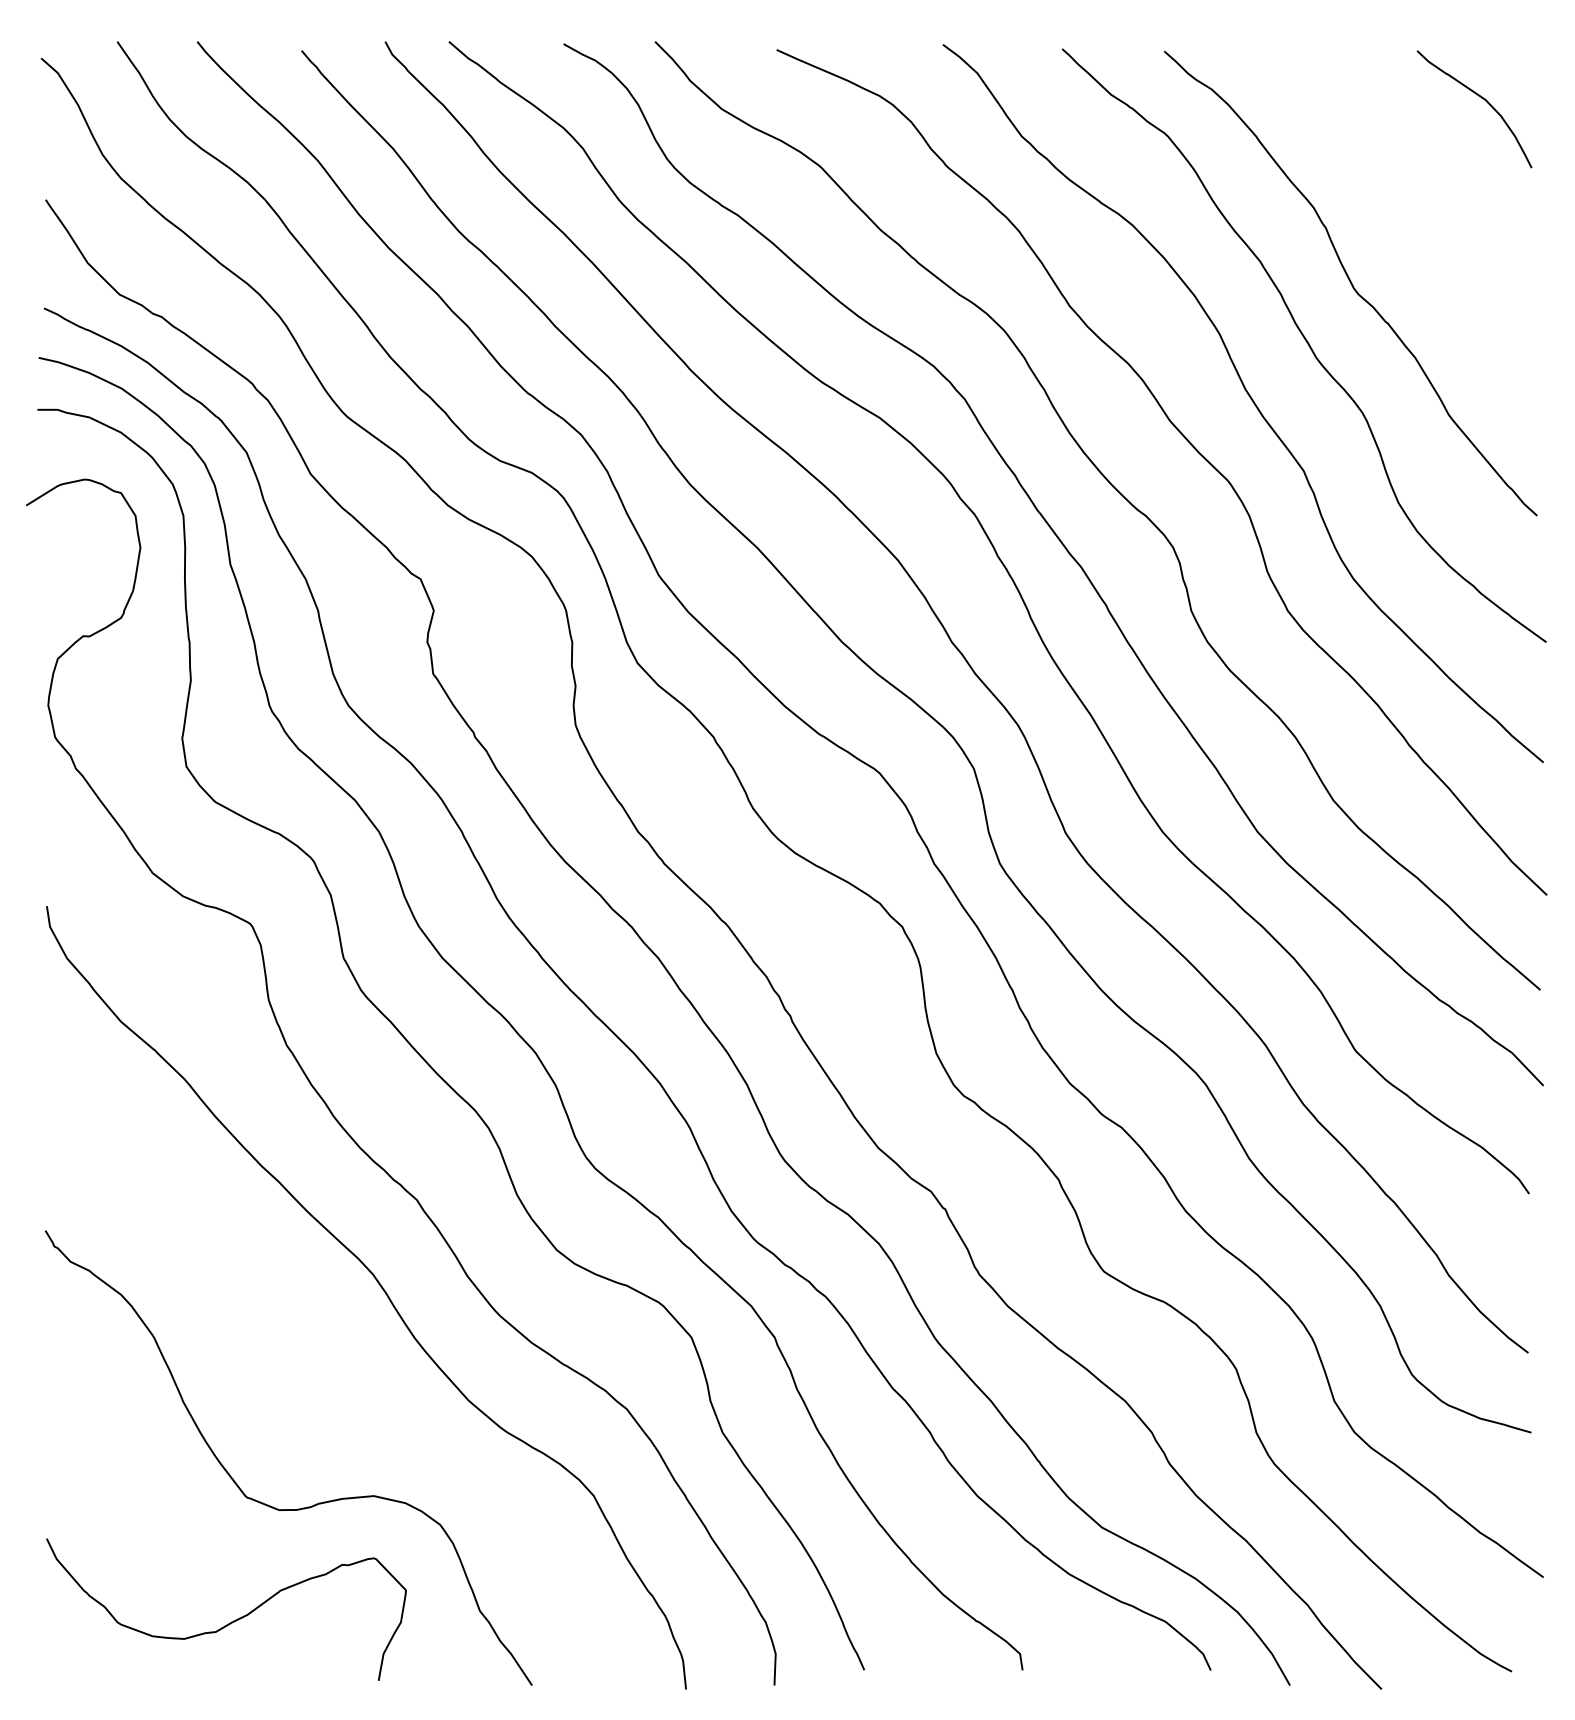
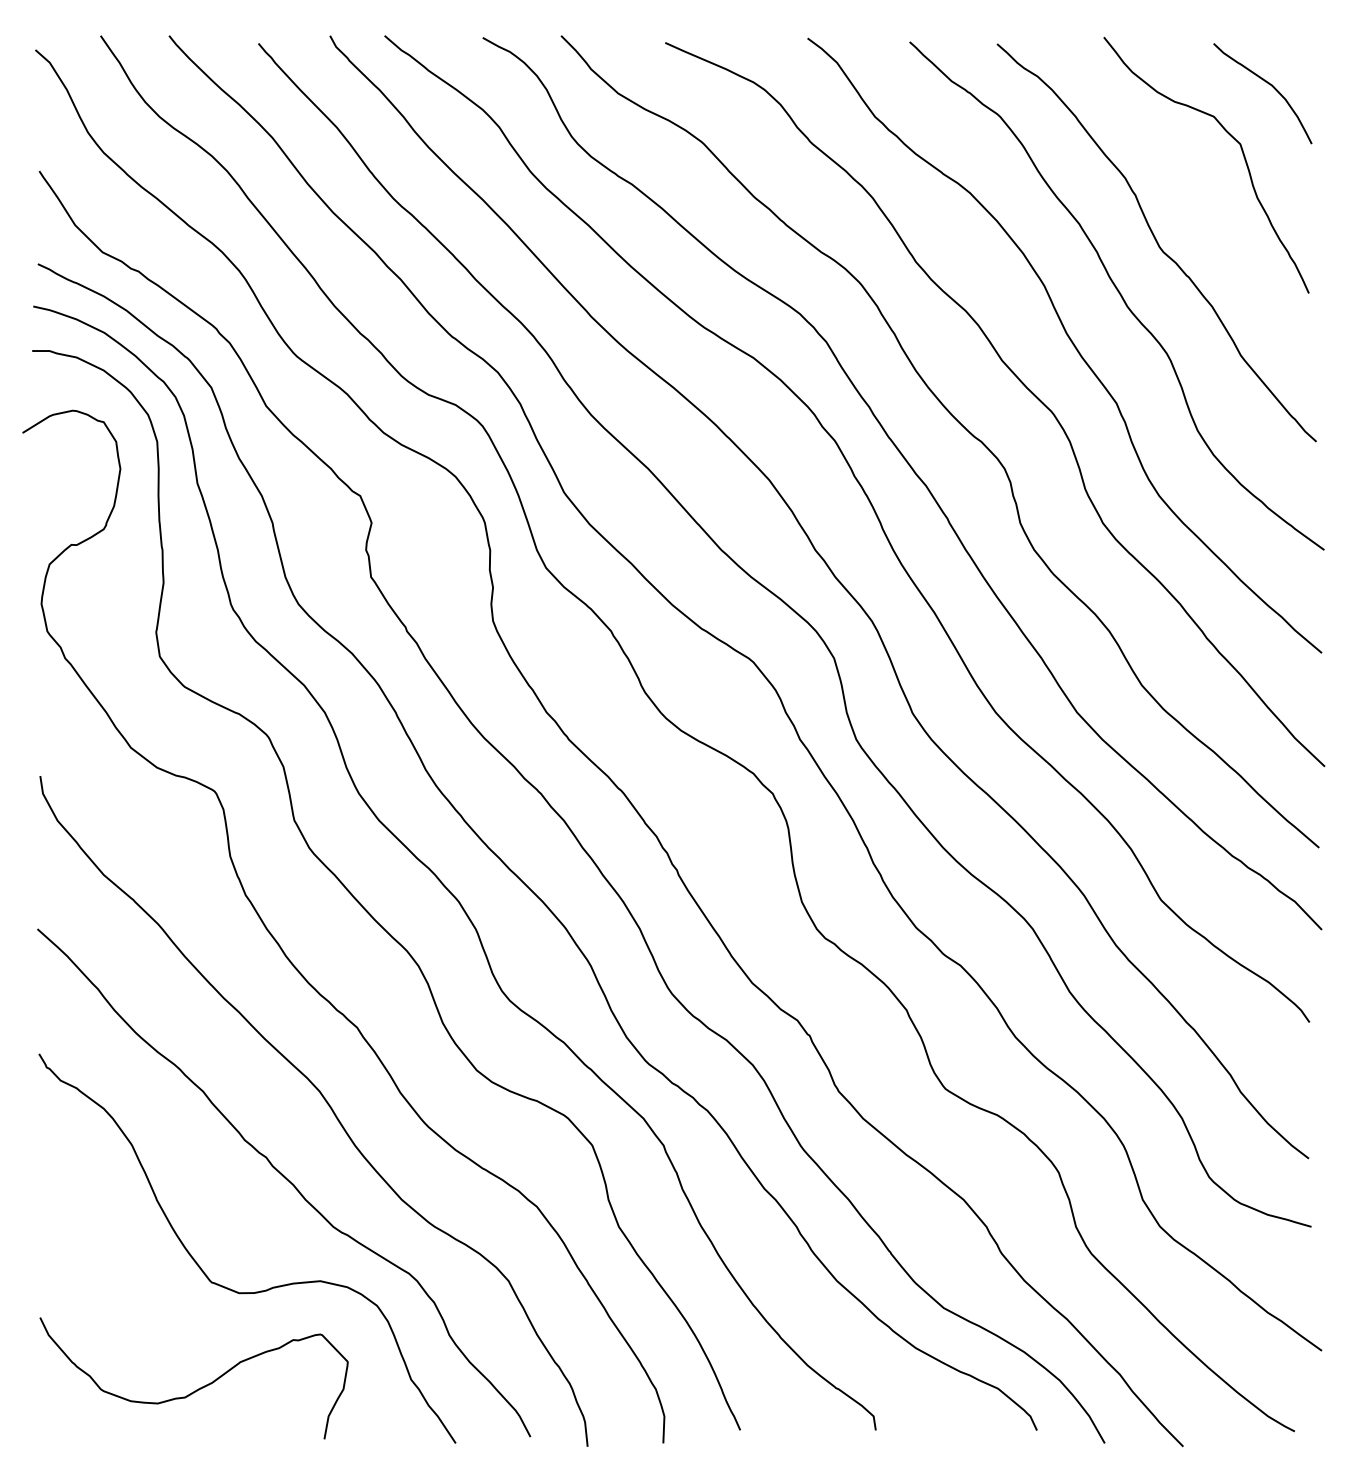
curve: (1439, 161) -> (1232, 138), added
curve: (334, 1377) -> (286, 1179), added

